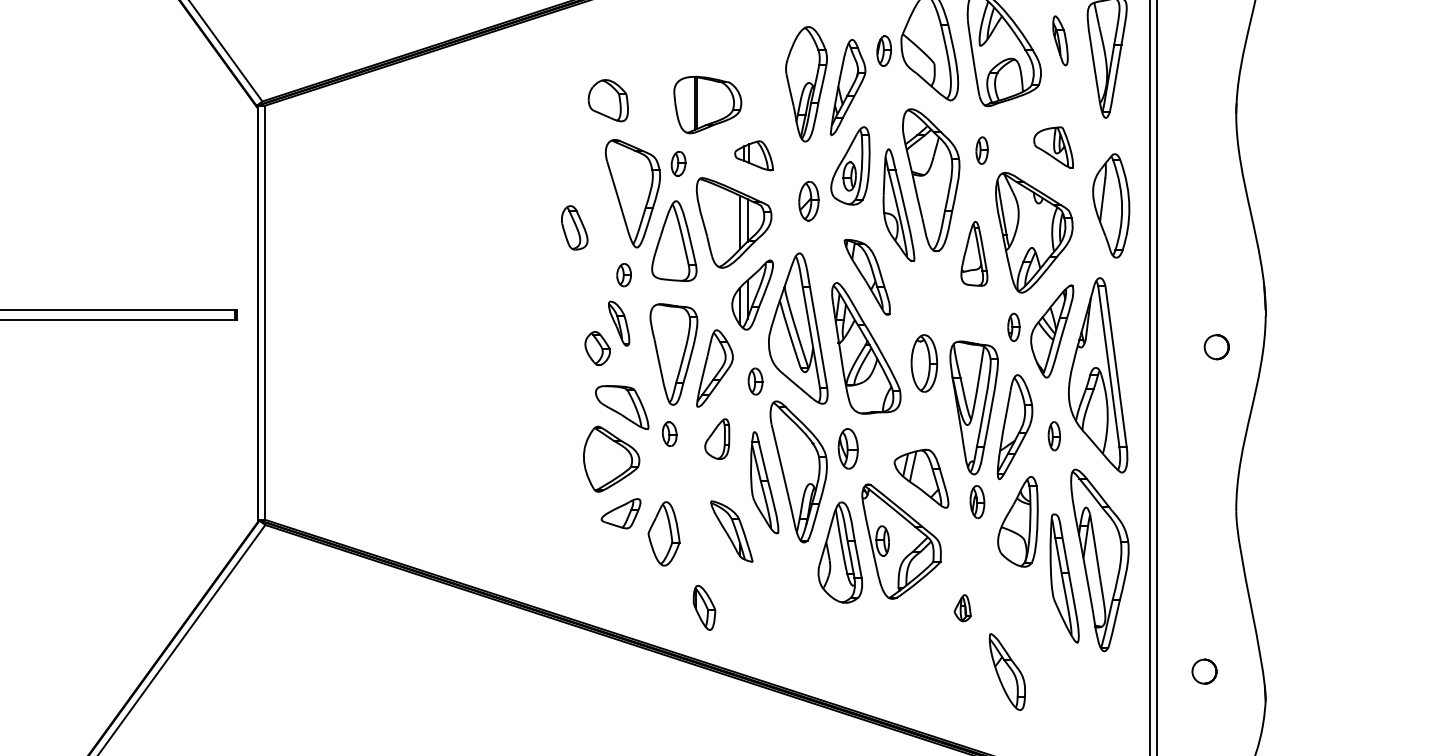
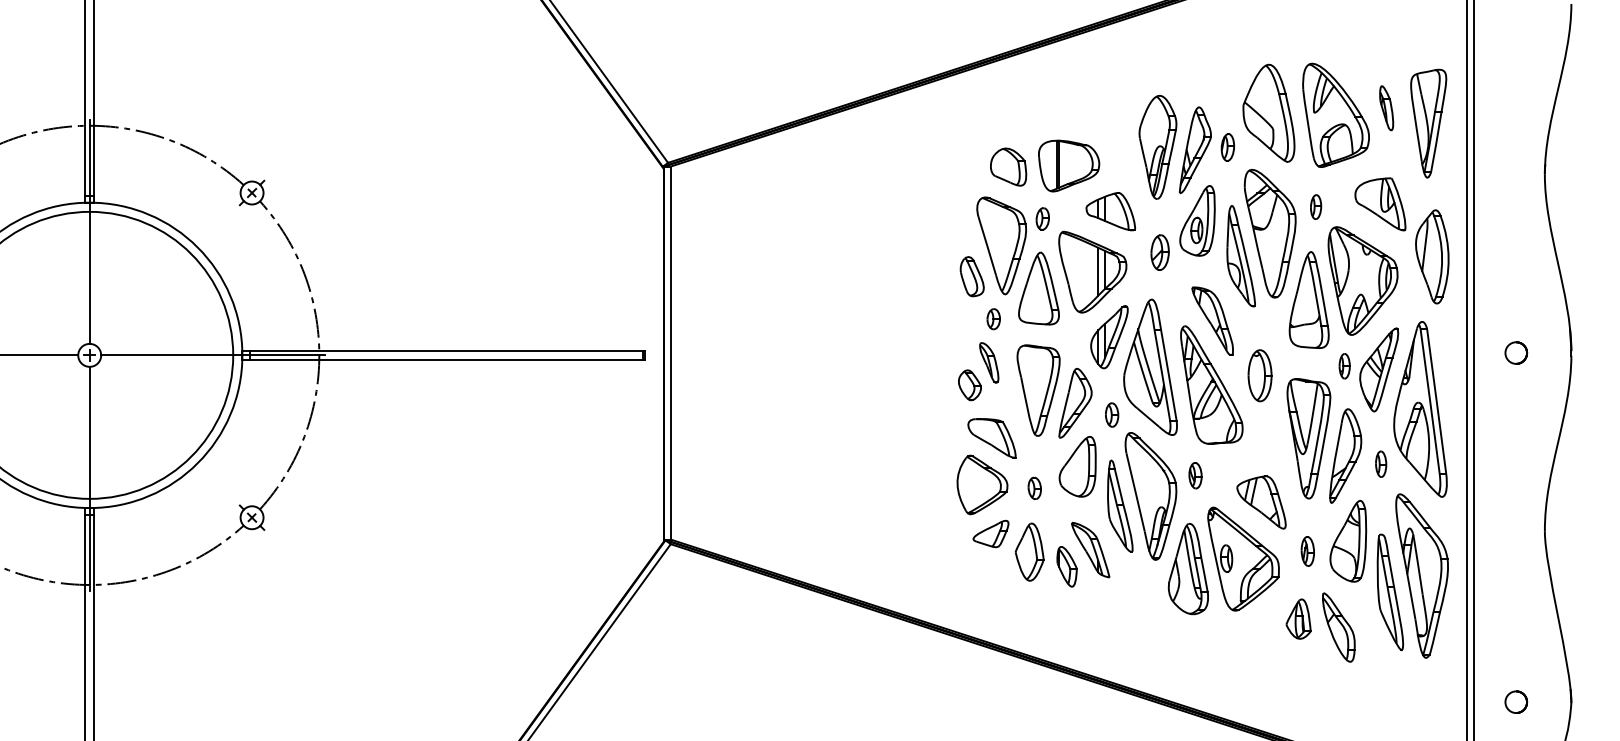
part: (883, 51) -> (1227, 147), moved
part: (608, 99) -> (1008, 166), moved
part: (1053, 147) -> (1380, 204), size x1.43
part: (753, 155) -> (1110, 211), size x1.43
part: (573, 227) -> (971, 276), moved
part: (973, 253) -> (1308, 299), size x1.67
part: (1216, 346) -> (1516, 352), moved
part: (923, 363) -> (1259, 375), moved
part: (669, 433) -> (1034, 487), moved
part: (717, 438) -> (1077, 466), size x1.67
part: (848, 448) -> (1195, 475), size x0.71
part: (977, 502) -> (1307, 551), moved
part: (703, 607) -> (1066, 566), moved
part: (962, 607) -> (1298, 618), size x1.67
part: (1204, 670) -> (1516, 701), moved
part: (1007, 671) -> (1338, 627), moved

